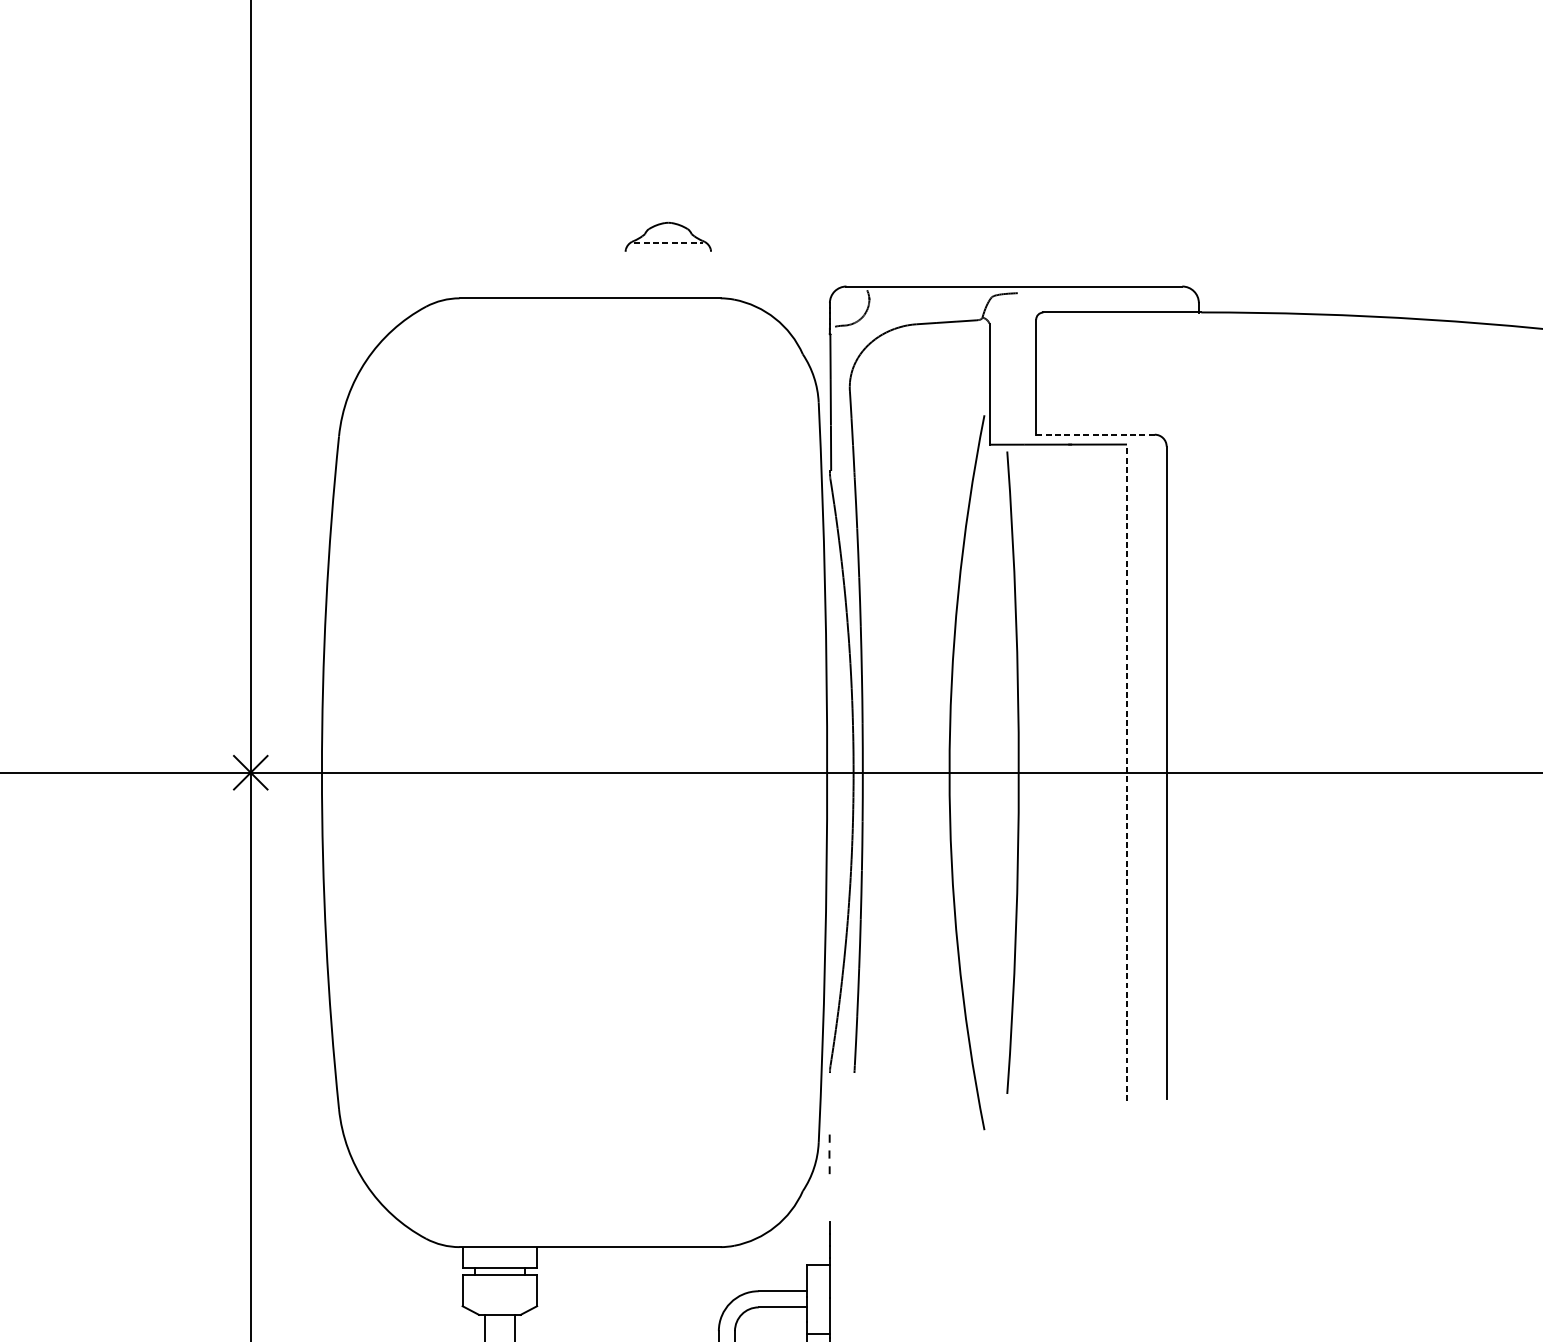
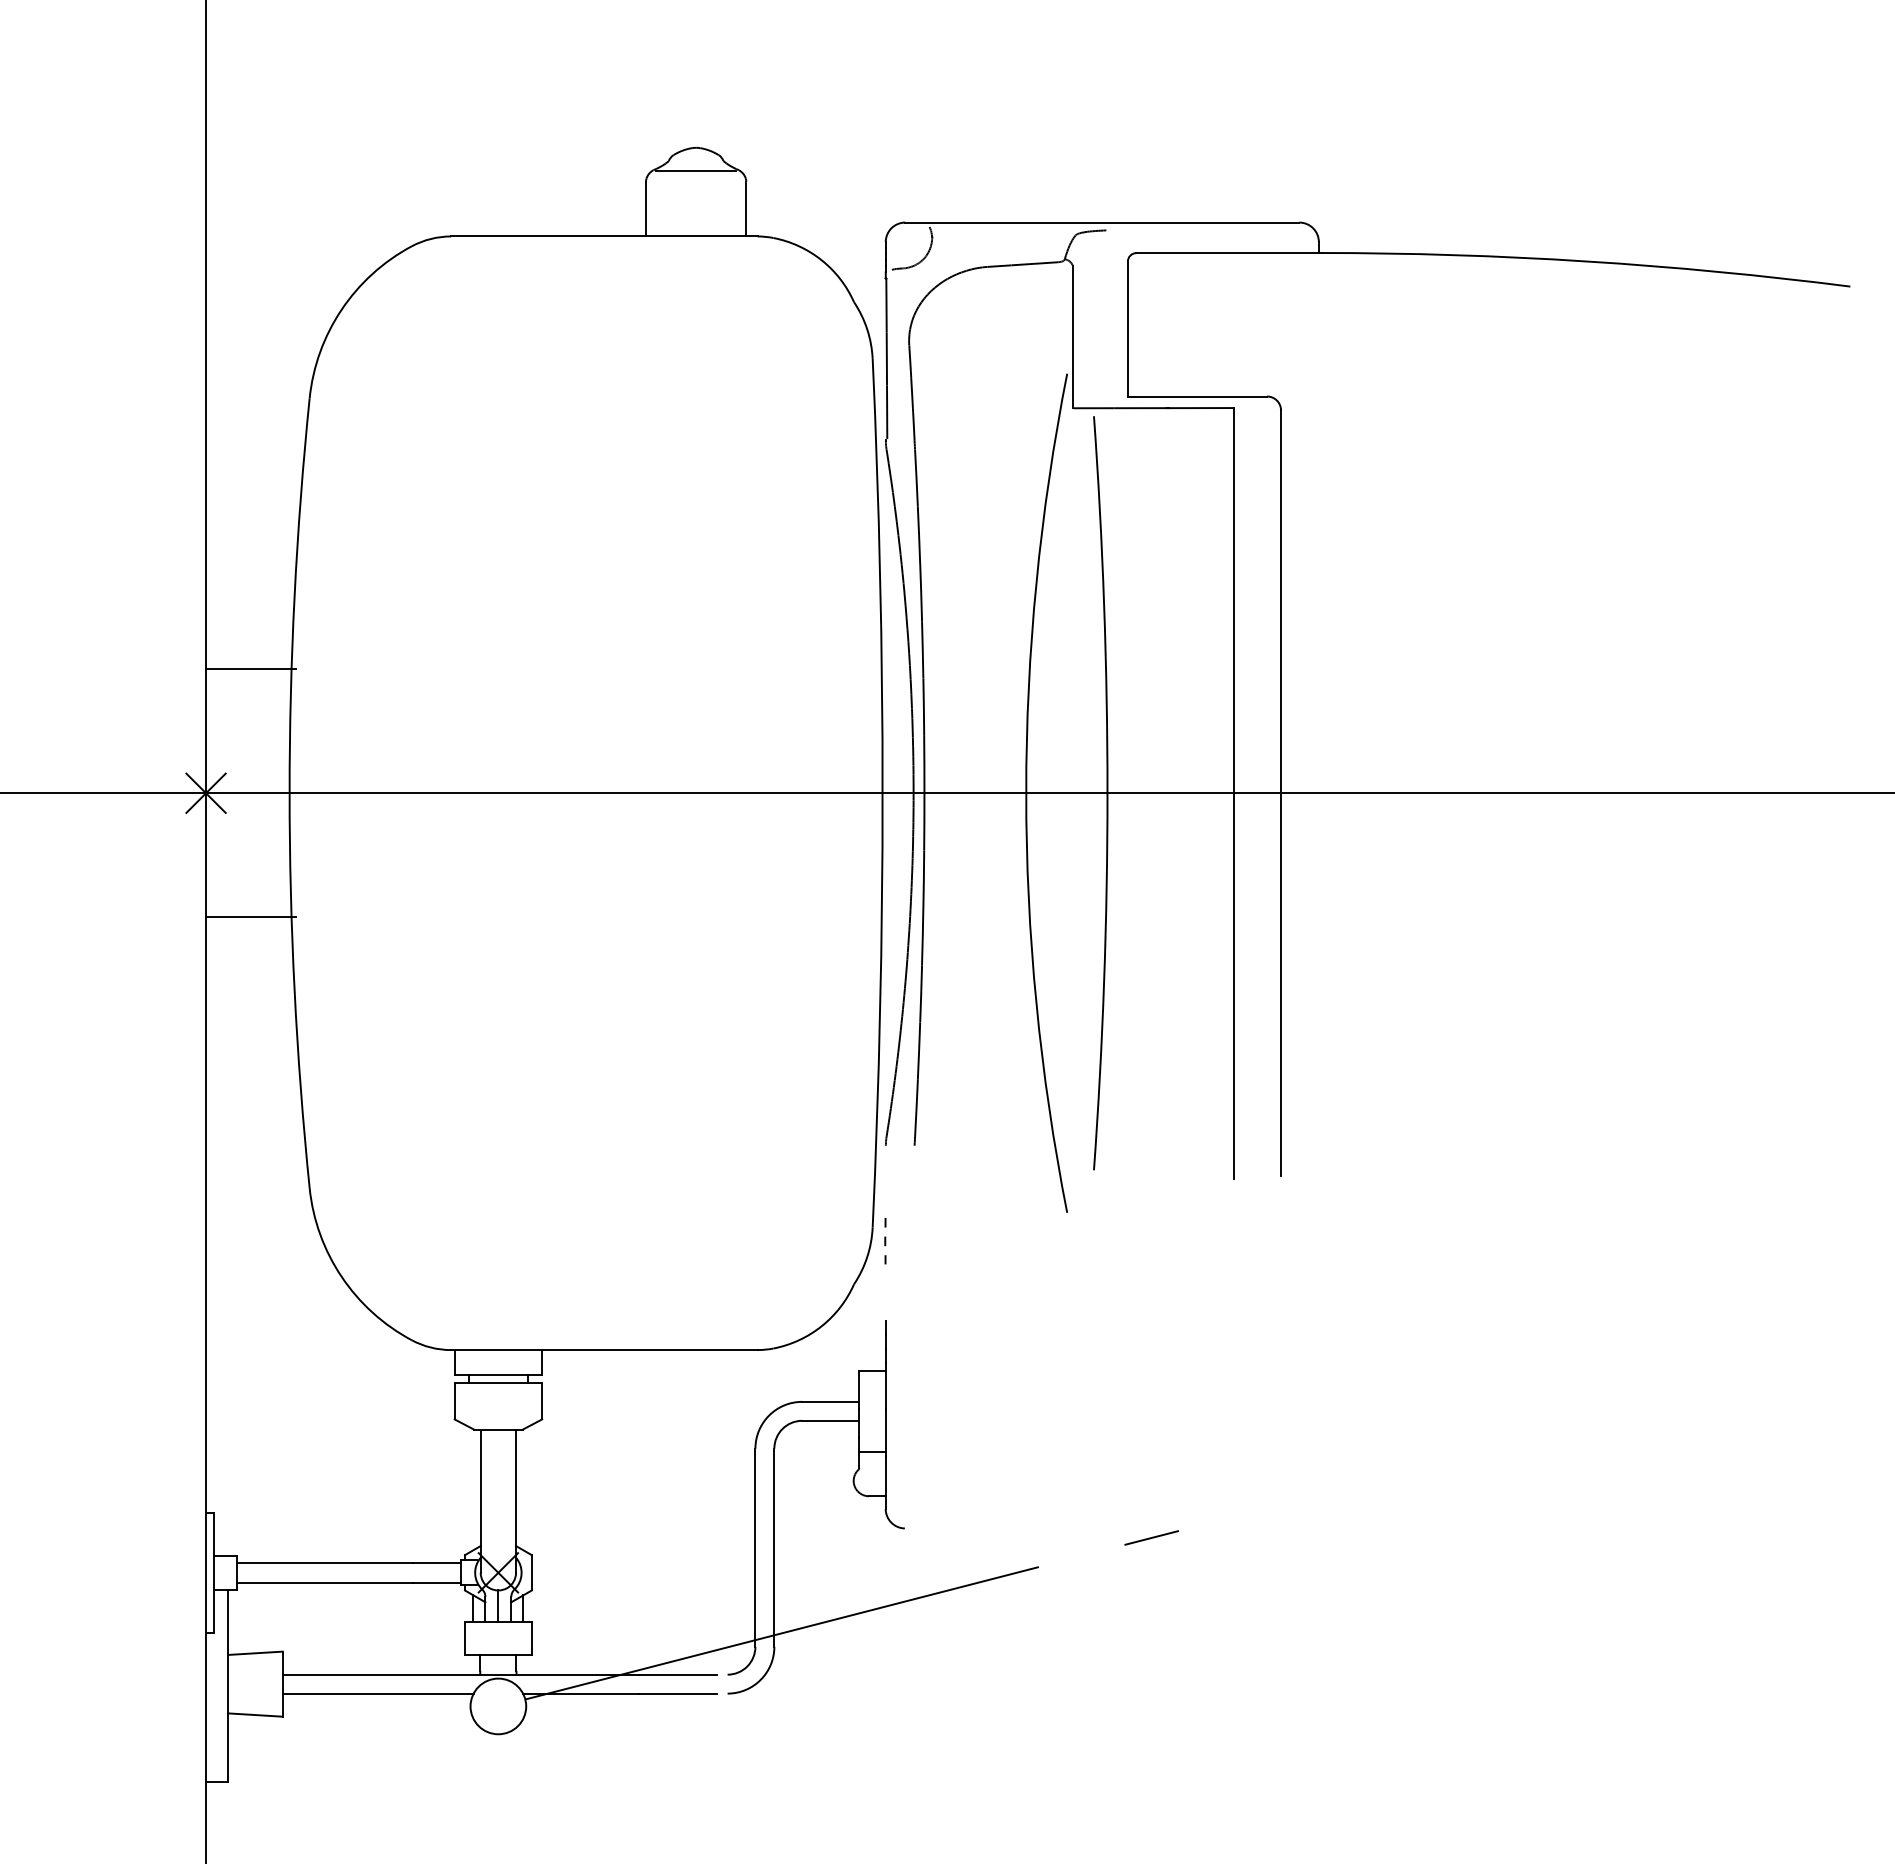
line: (668, 242) -> (696, 171), dashed -> solid
line: (626, 274) -> (646, 208), added
line: (711, 274) -> (746, 208), added
line: (1095, 434) -> (1197, 396), dashed -> solid
line: (288, 667) -> (250, 669), added
line: (1127, 772) -> (1234, 792), dashed -> solid
line: (288, 878) -> (250, 917), added

